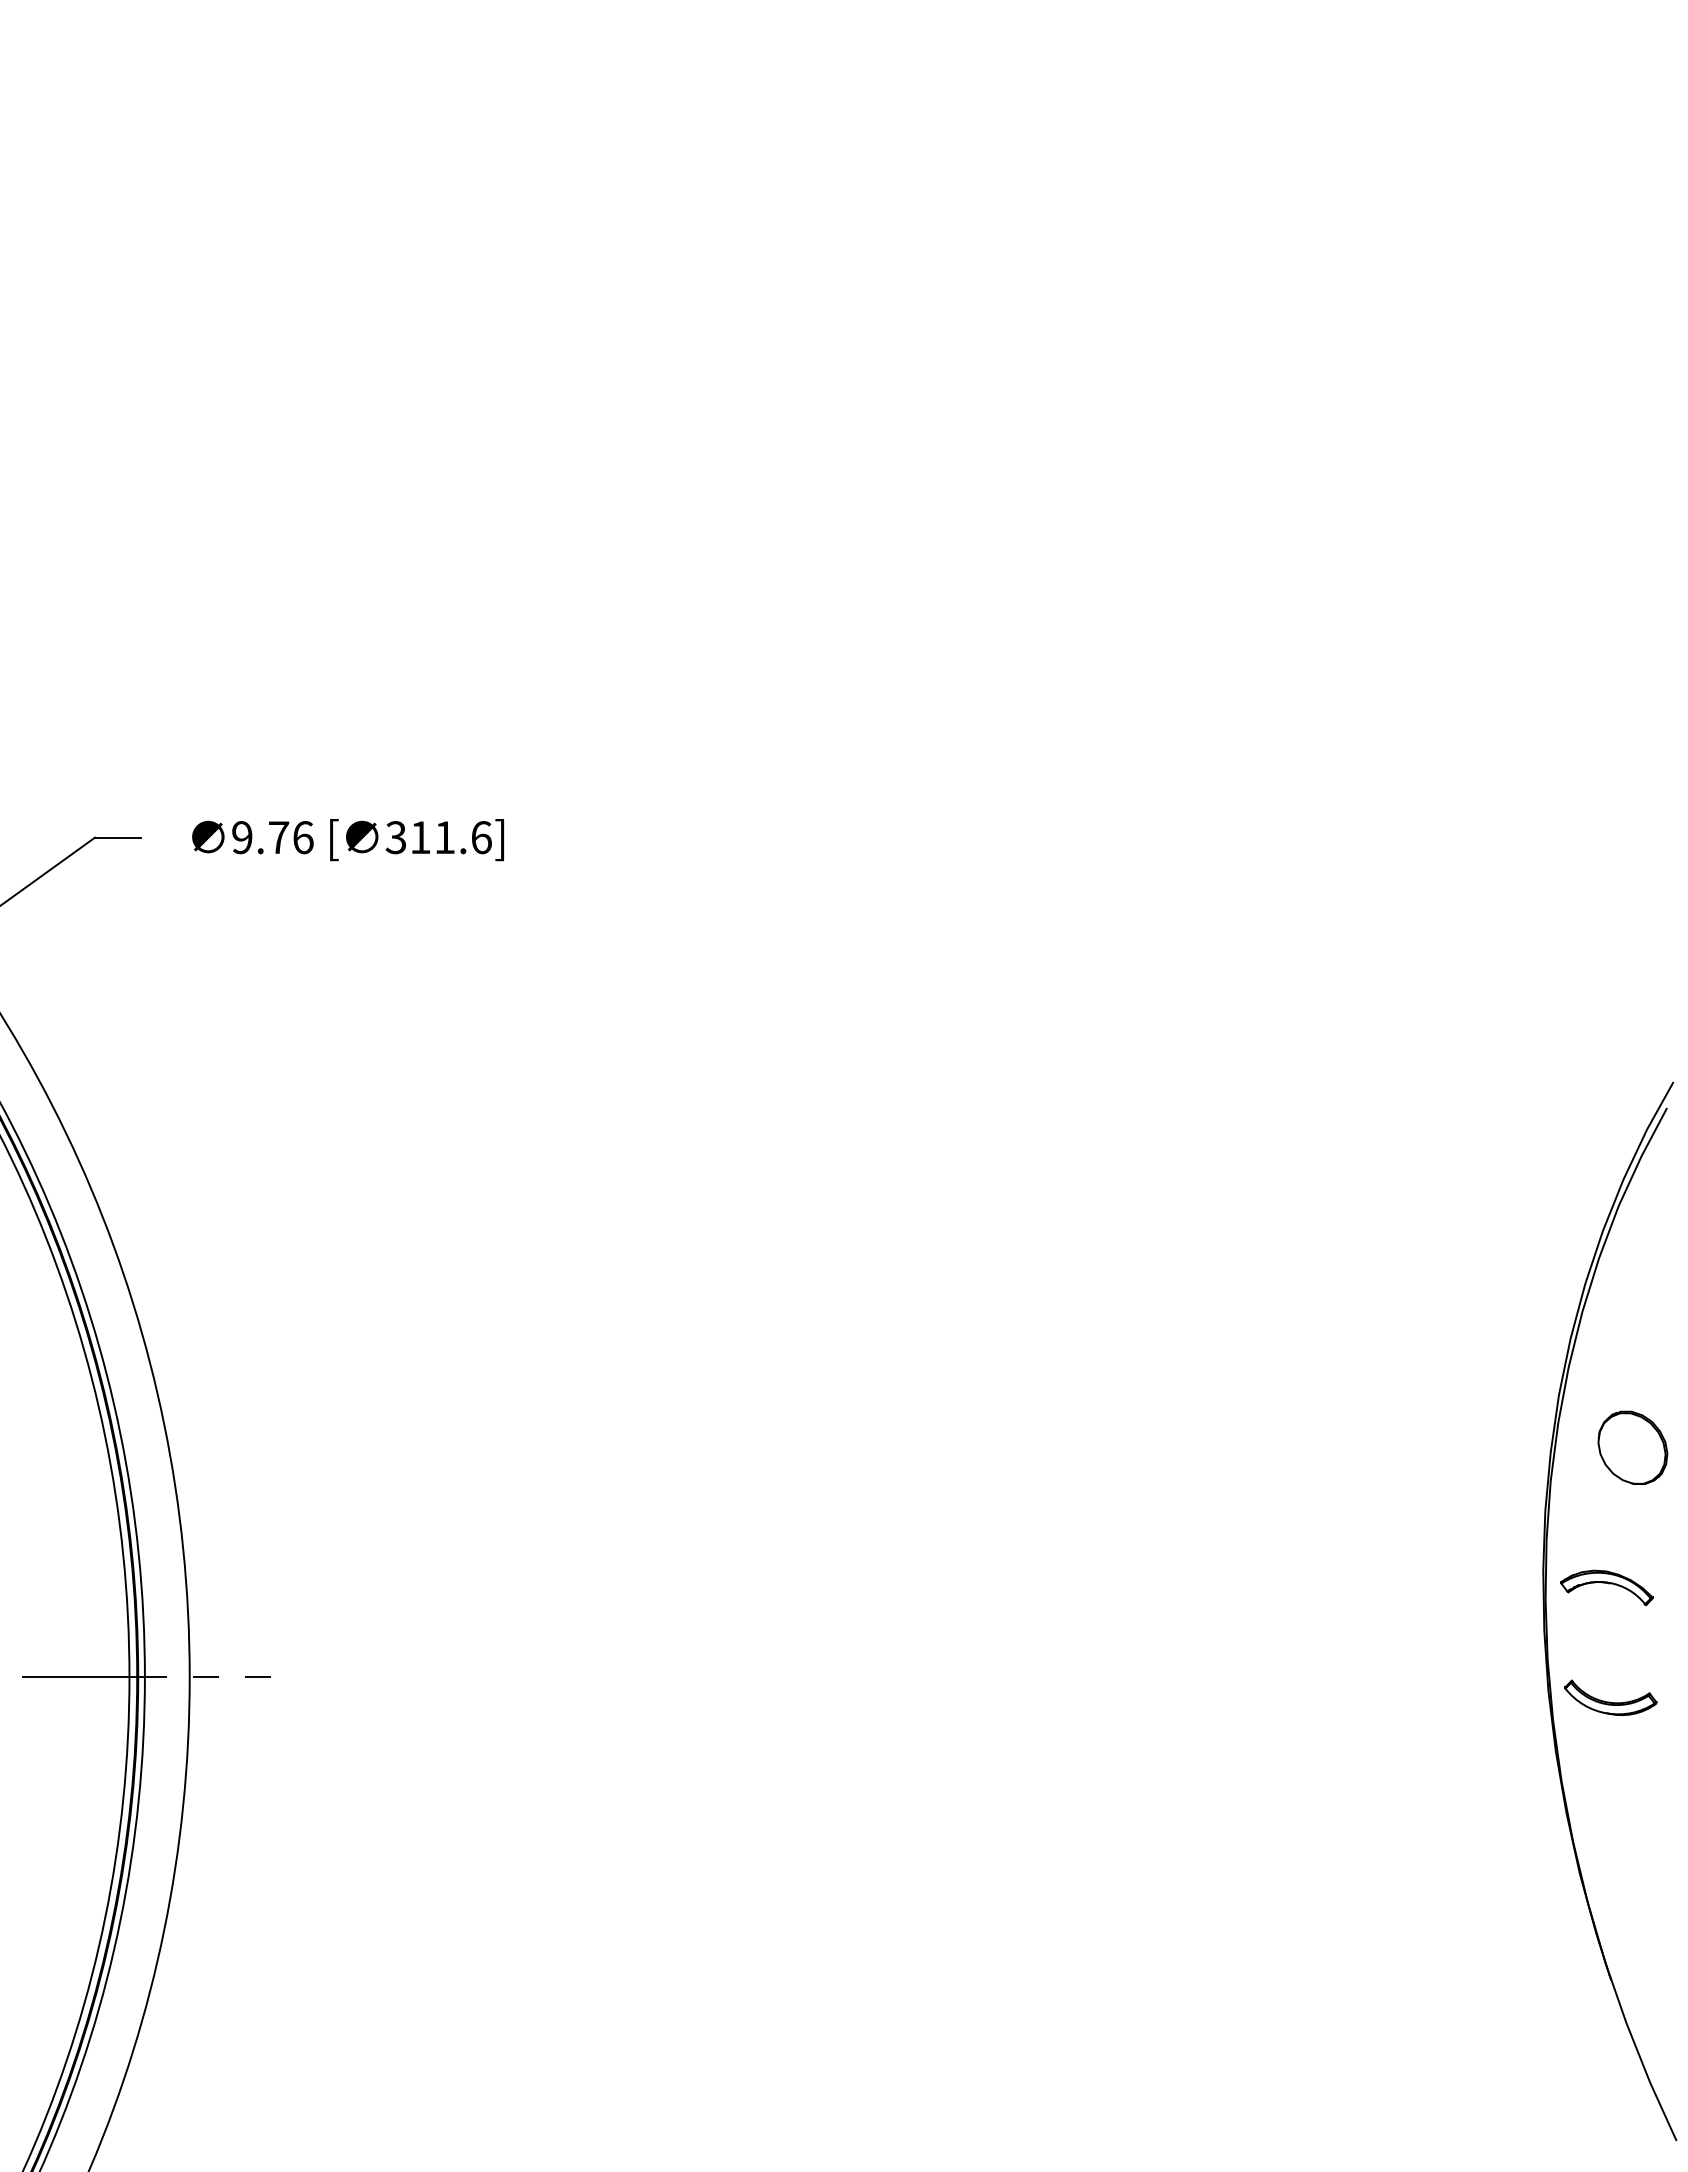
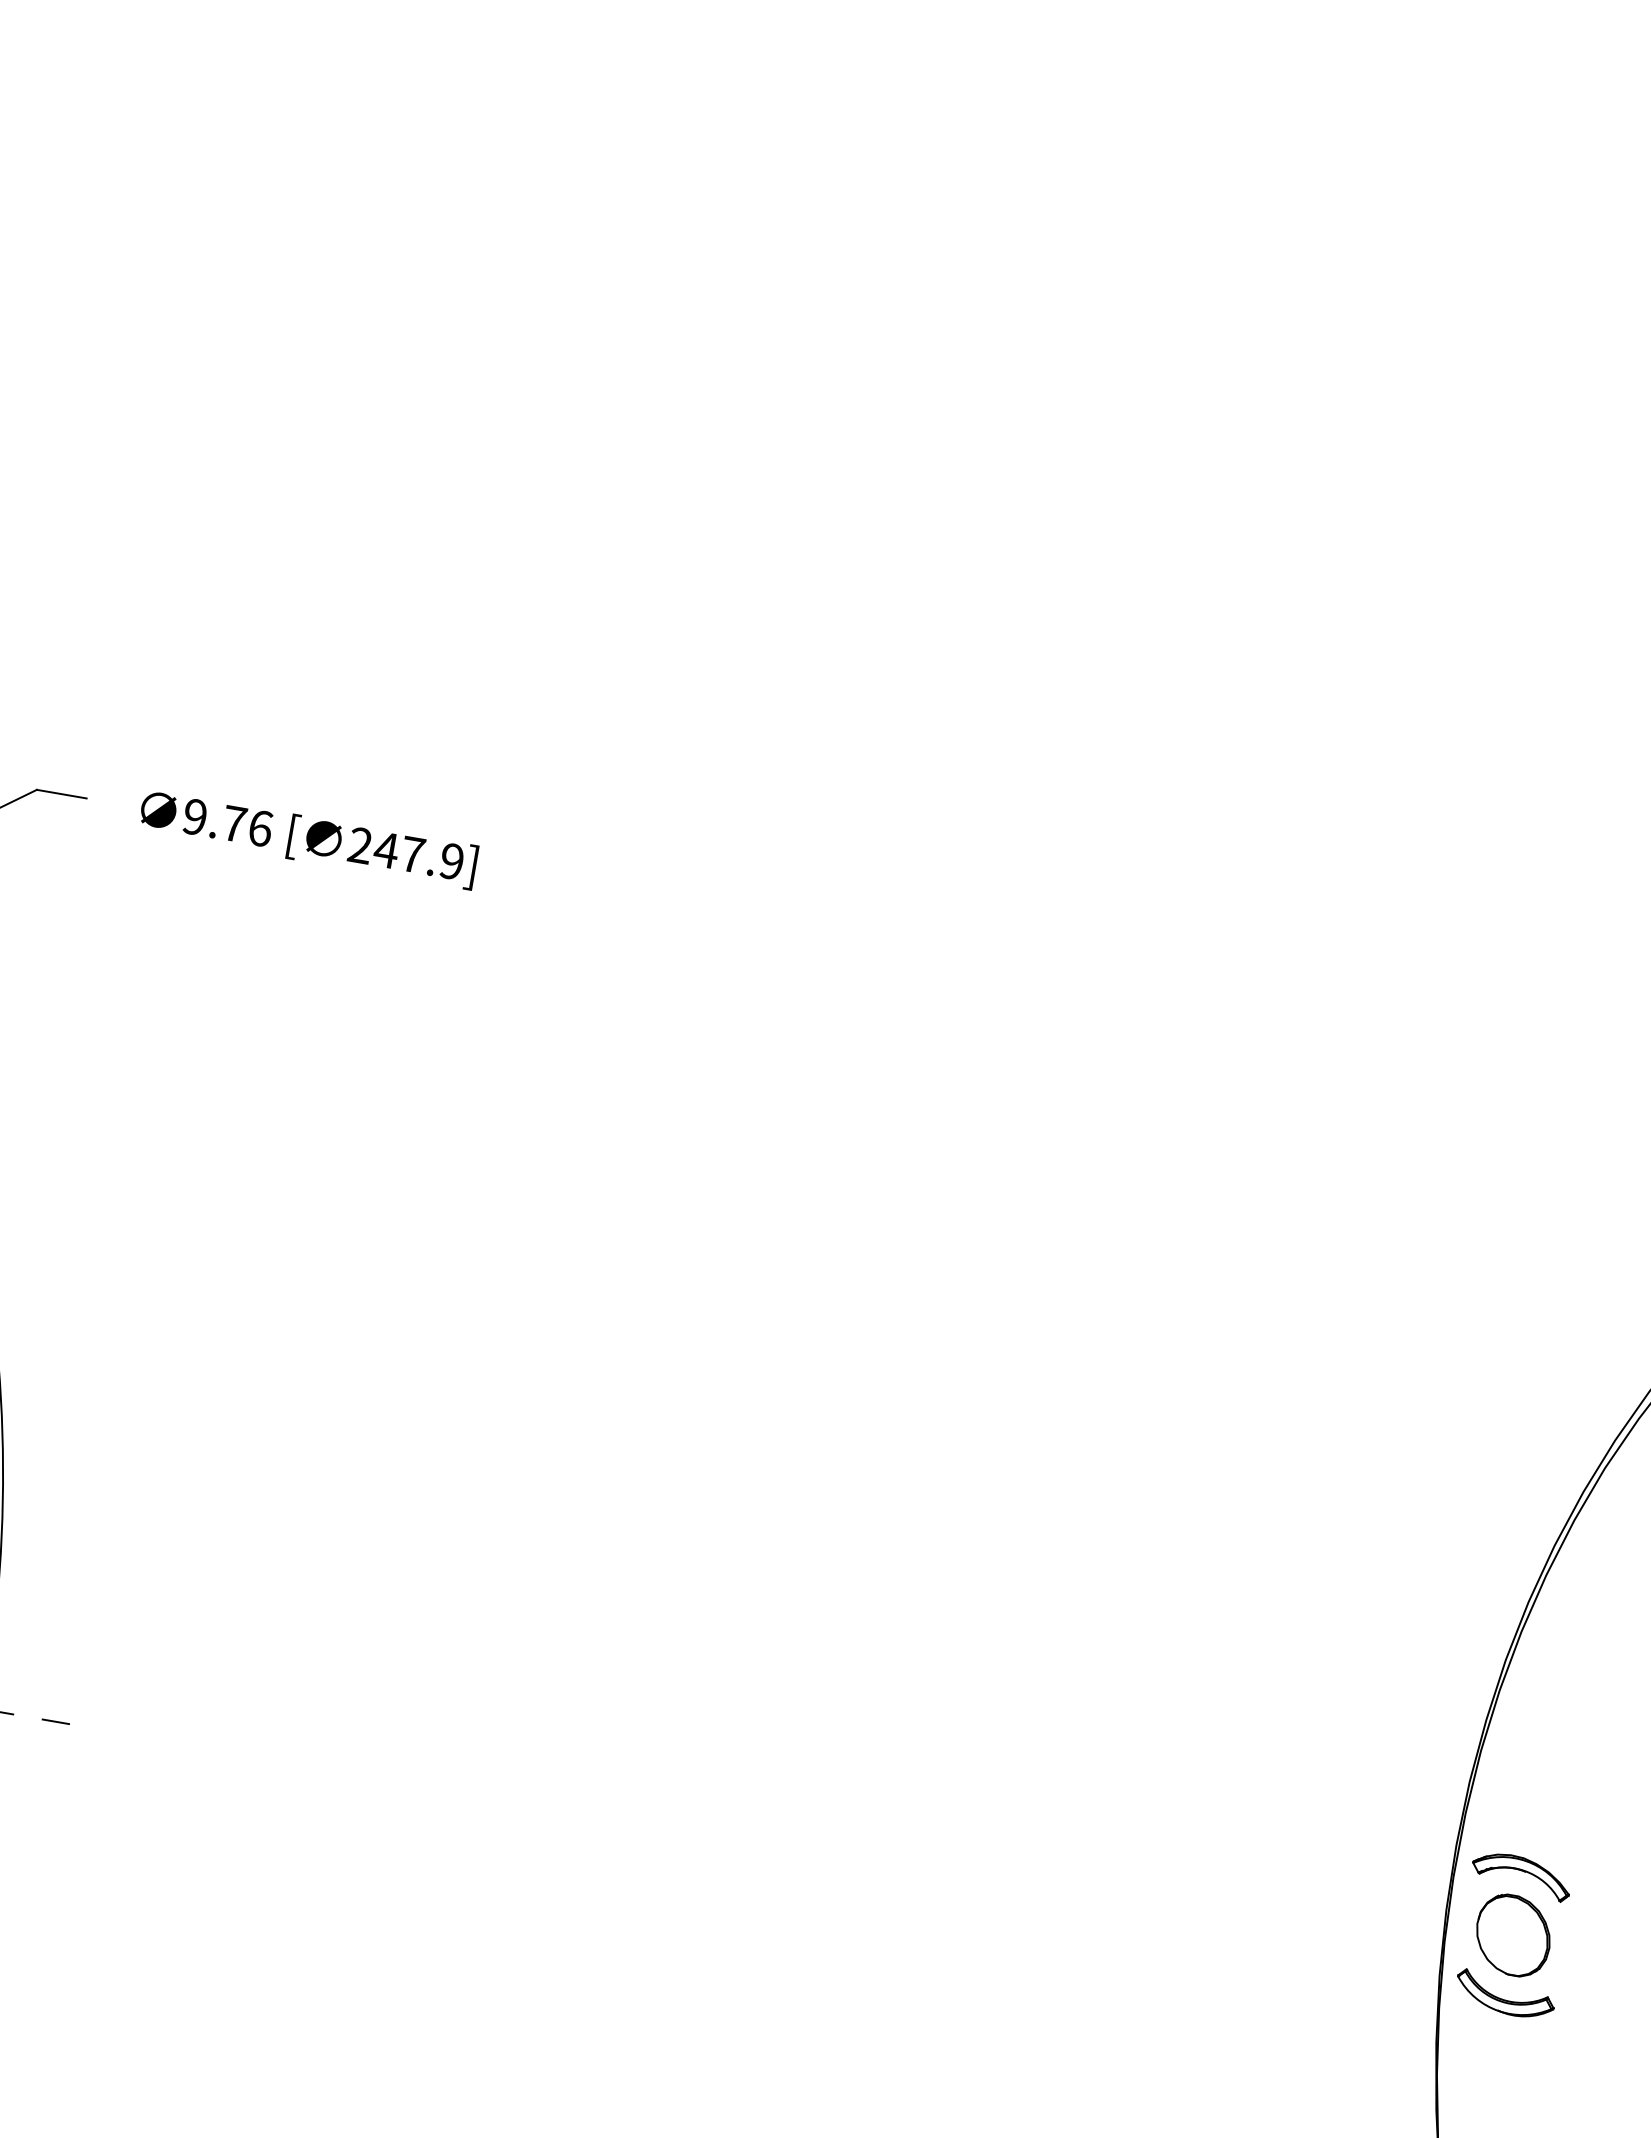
text: (438, 837) -> (405, 853), 311.6] -> 247.9]
part: (1632, 1447) -> (1513, 1935), moved

